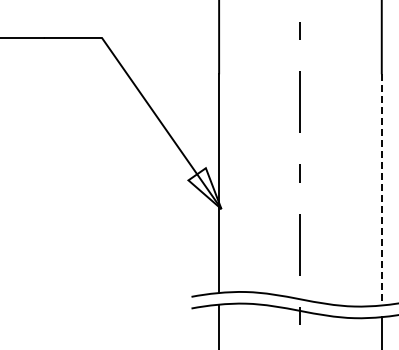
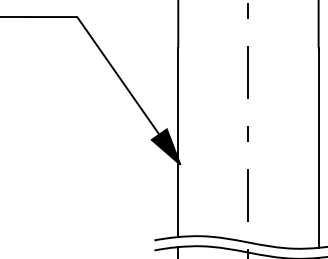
fill: (204, 188) -> (165, 146), added
line: (381, 189) -> (318, 147), dashed -> solid

